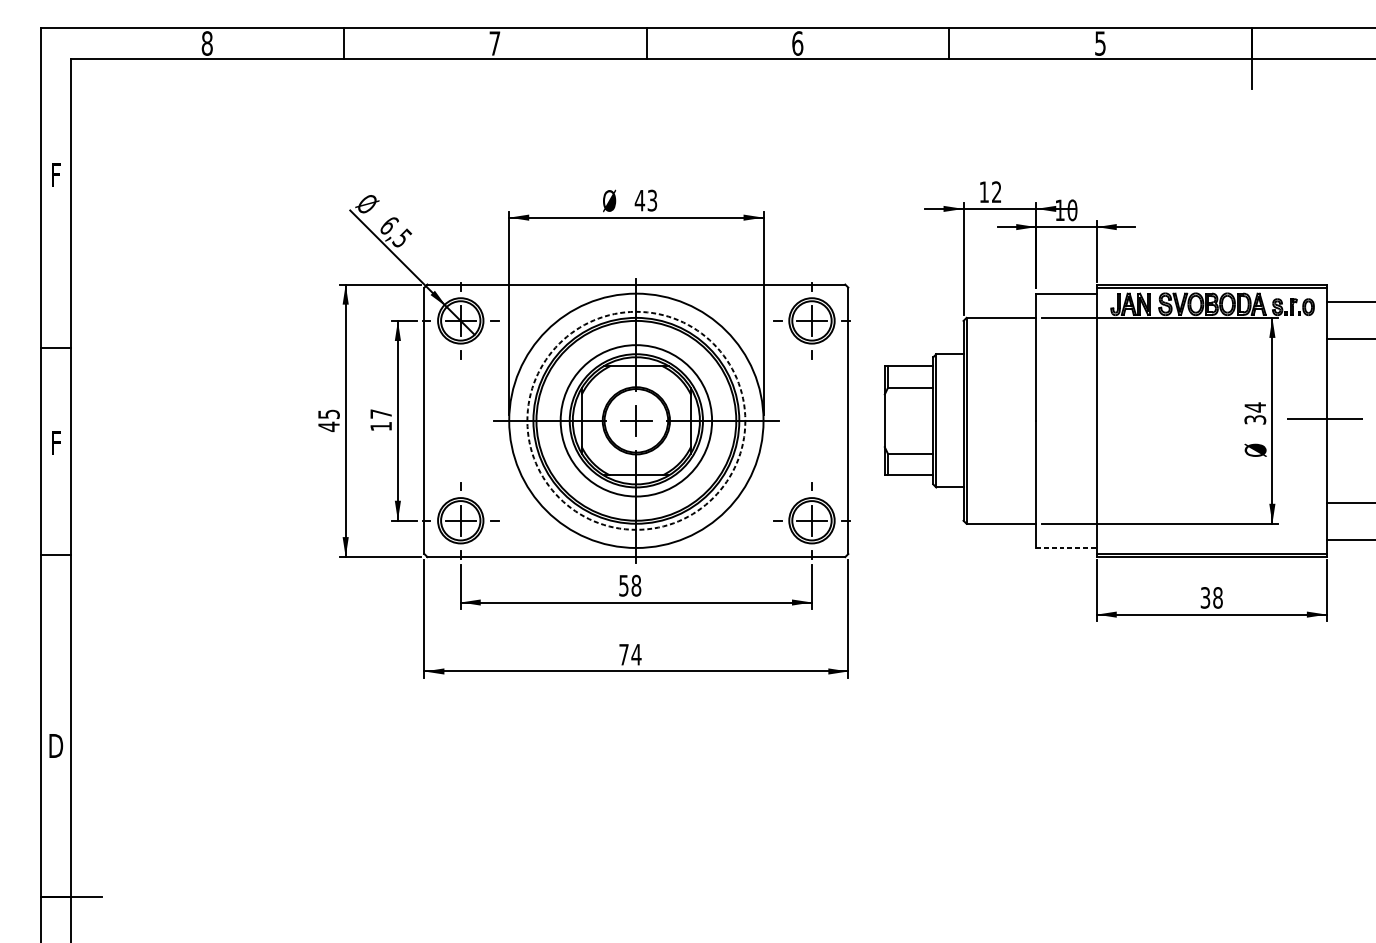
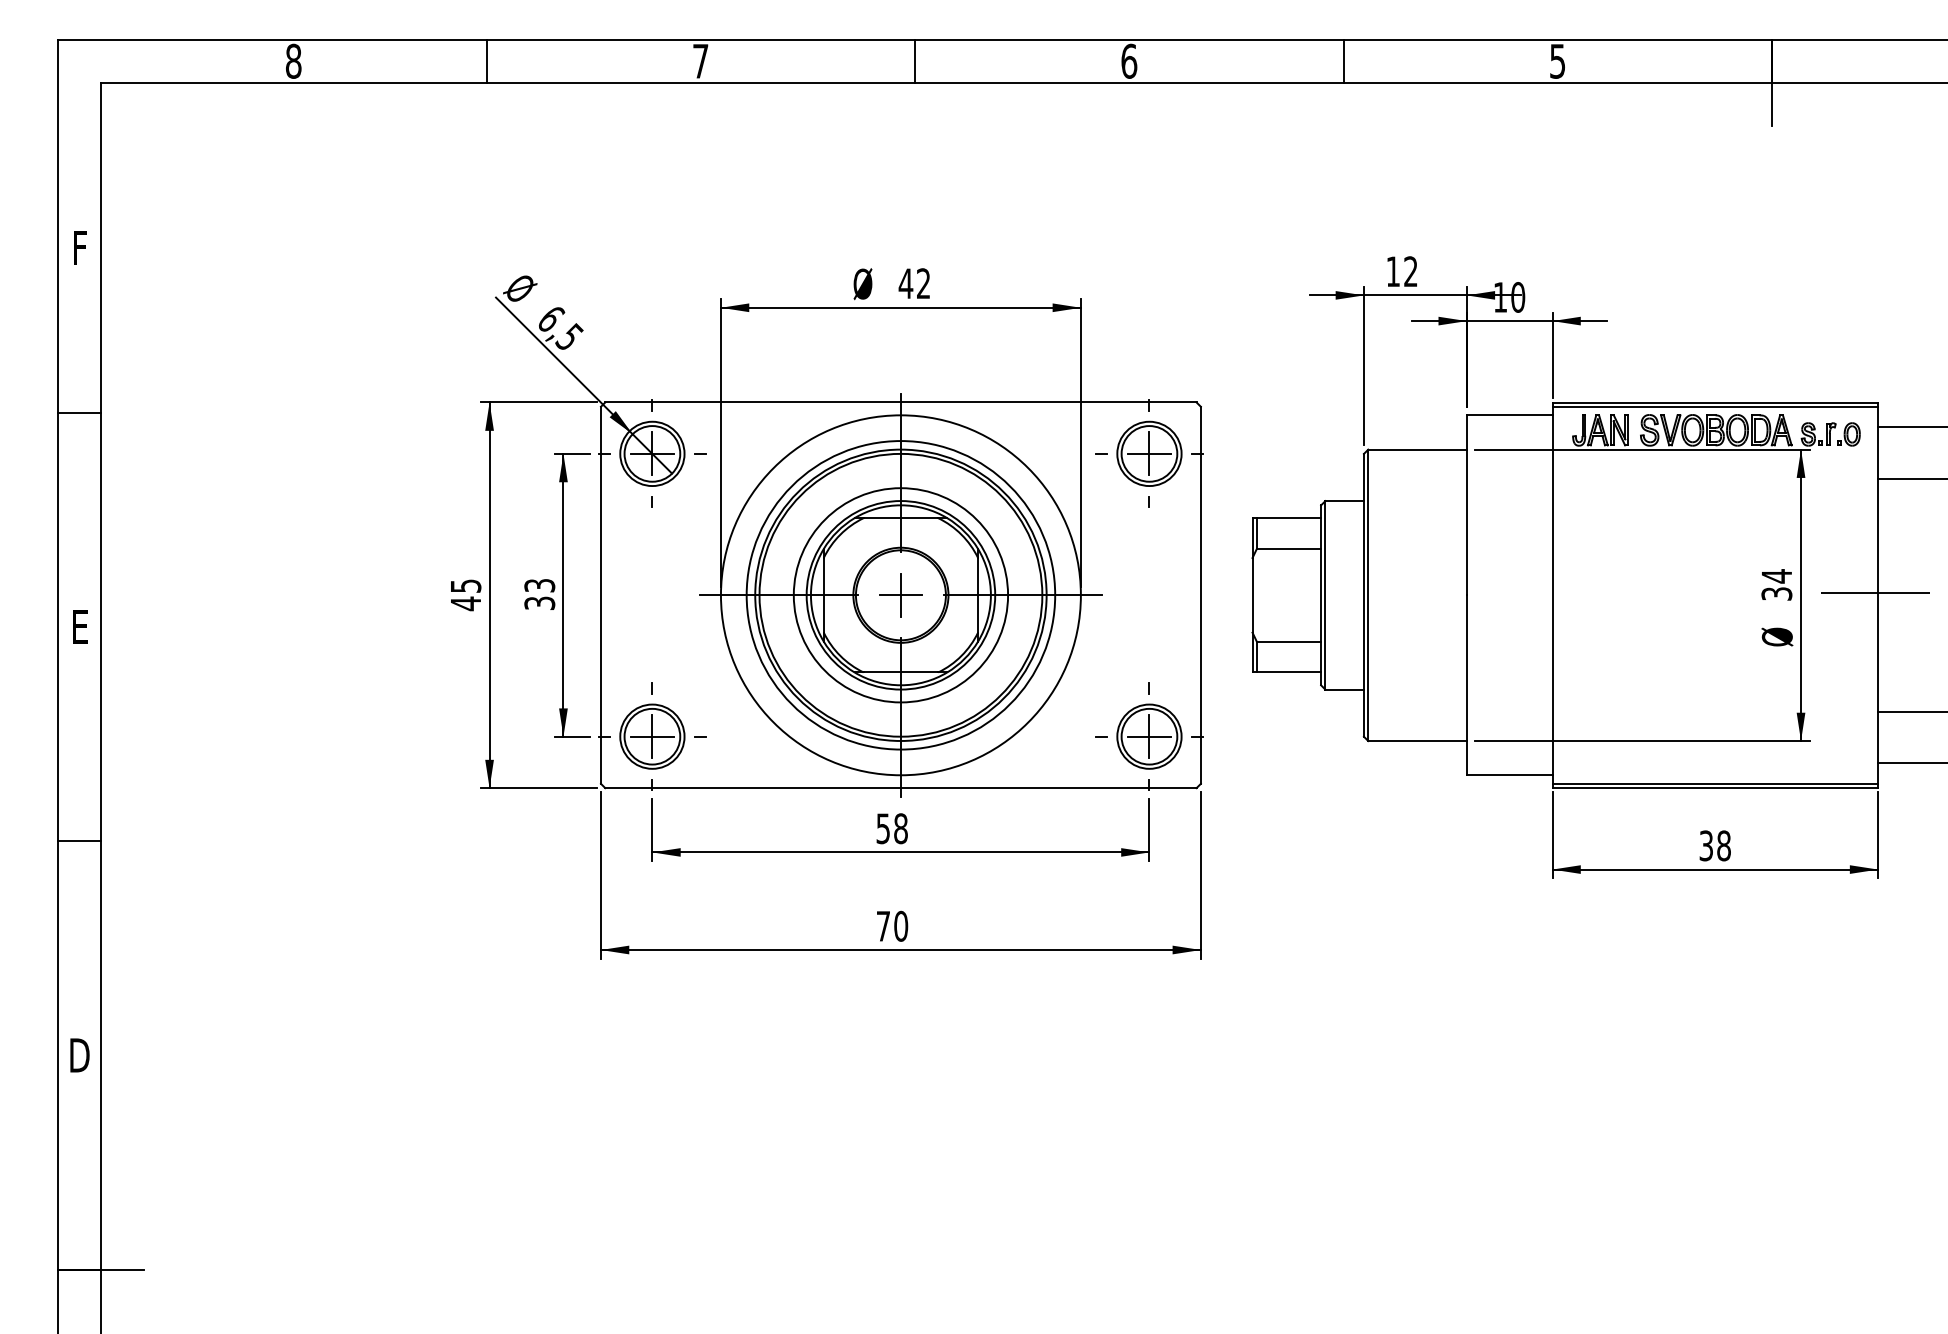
text: (652, 200) -> (923, 283), 43 -> 42
line: (55, 348) -> (79, 412), moved
text: (380, 420) -> (539, 594), 17 -> 33
circle: (636, 420) -> (900, 595), dashed -> solid
text: (56, 442) -> (80, 626), F -> E
line: (1066, 548) -> (1509, 775), dashed -> solid
line: (55, 555) -> (79, 841), moved
text: (636, 654) -> (900, 925), 74 -> 70

